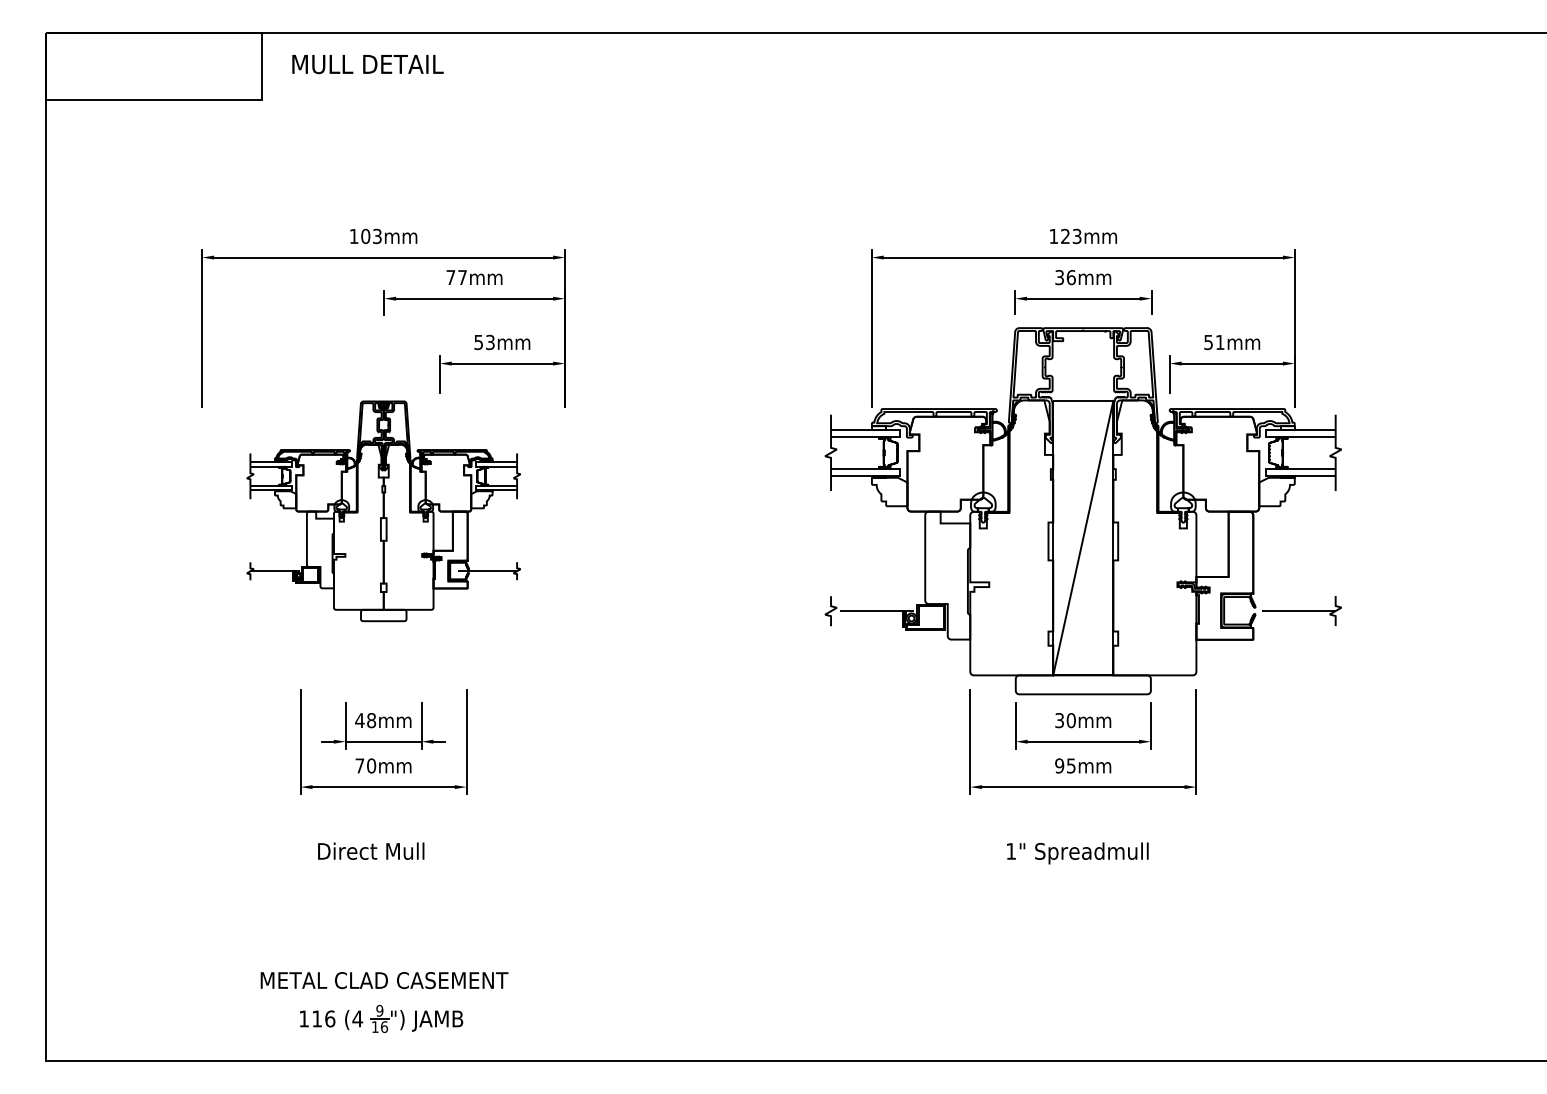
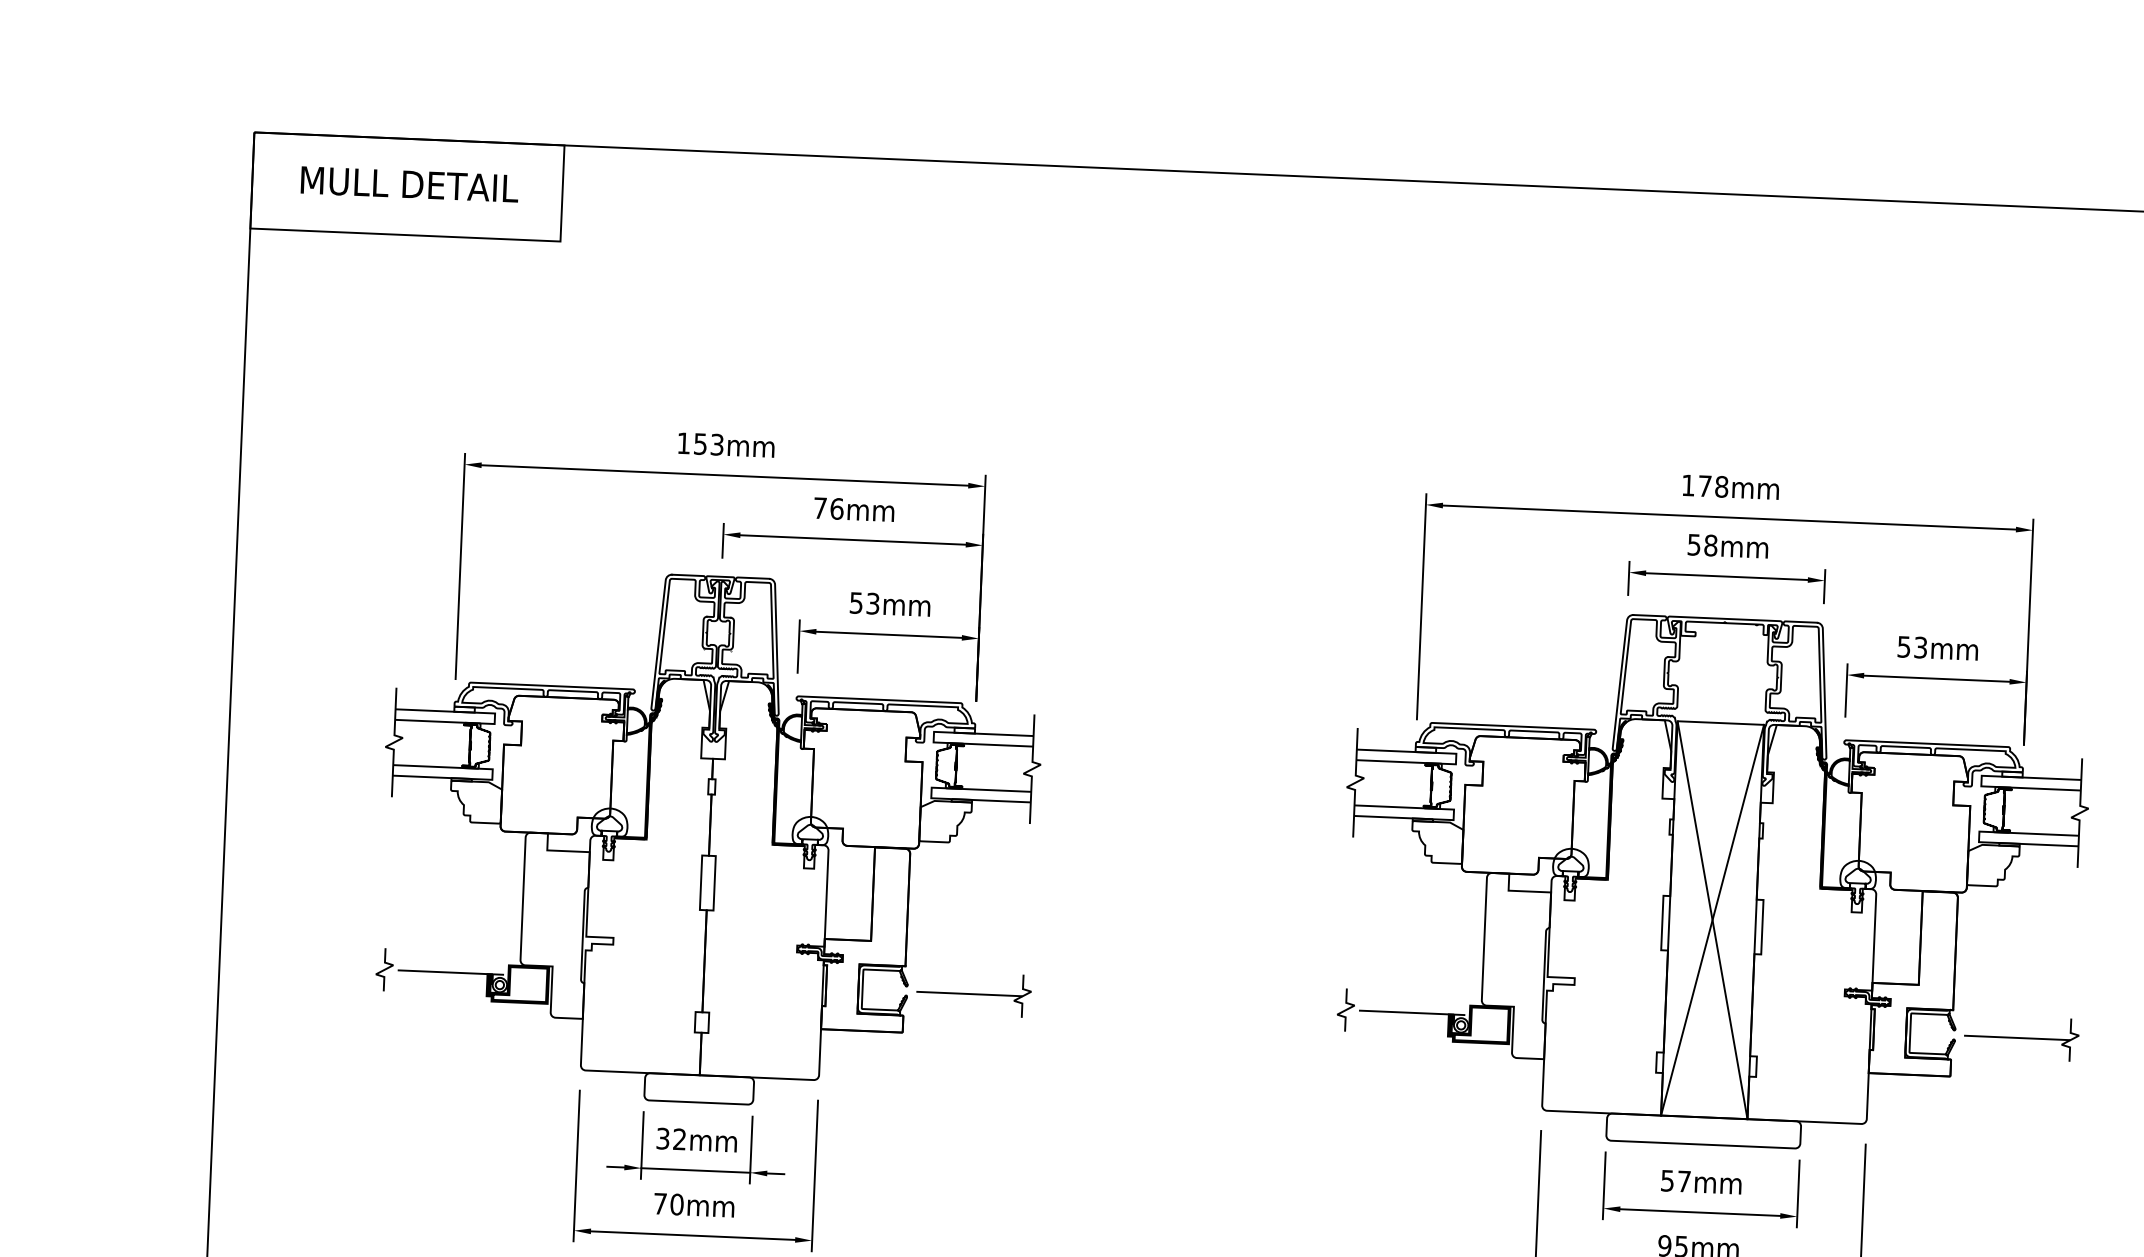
text: (367, 64) -> (409, 184), moved
text: (365, 236) -> (700, 444), 103mm -> 153mm
text: (1071, 236) -> (1713, 486), 123mm -> 178mm
text: (462, 277) -> (836, 508), 77mm -> 76mm
text: (1065, 277) -> (1702, 545), 36mm -> 58mm
text: (1219, 342) -> (1919, 647), 51mm -> 53mm
part: (383, 511) -> (709, 840), size x1.67
line: (1083, 537) -> (1712, 919), added
text: (365, 720) -> (671, 1138), 48mm -> 32mm
text: (1065, 720) -> (1675, 1181), 30mm -> 57mm

